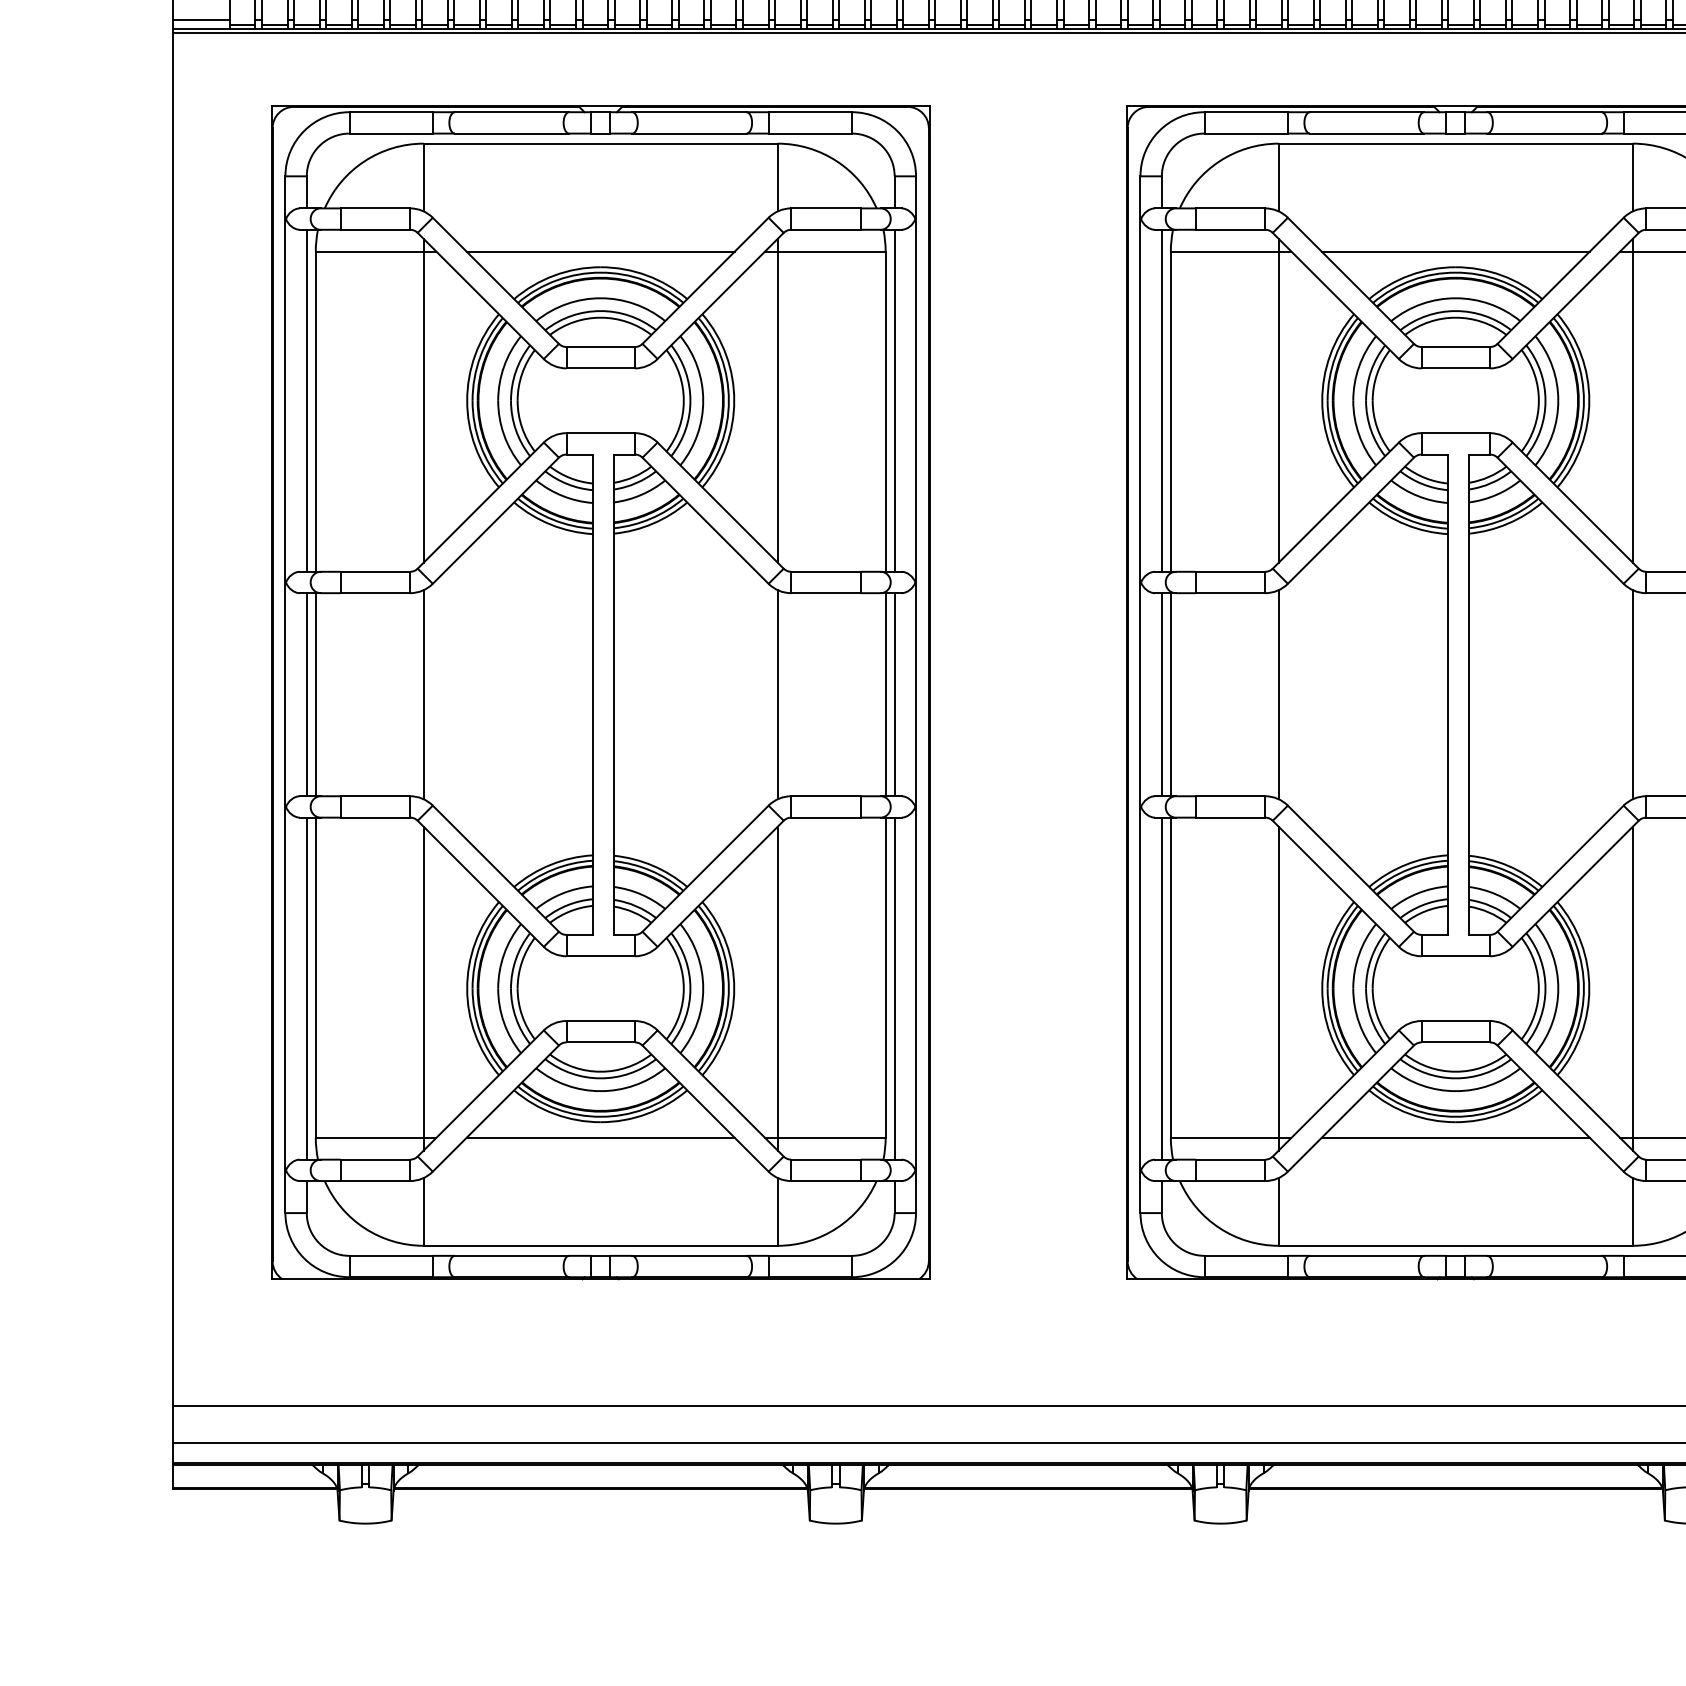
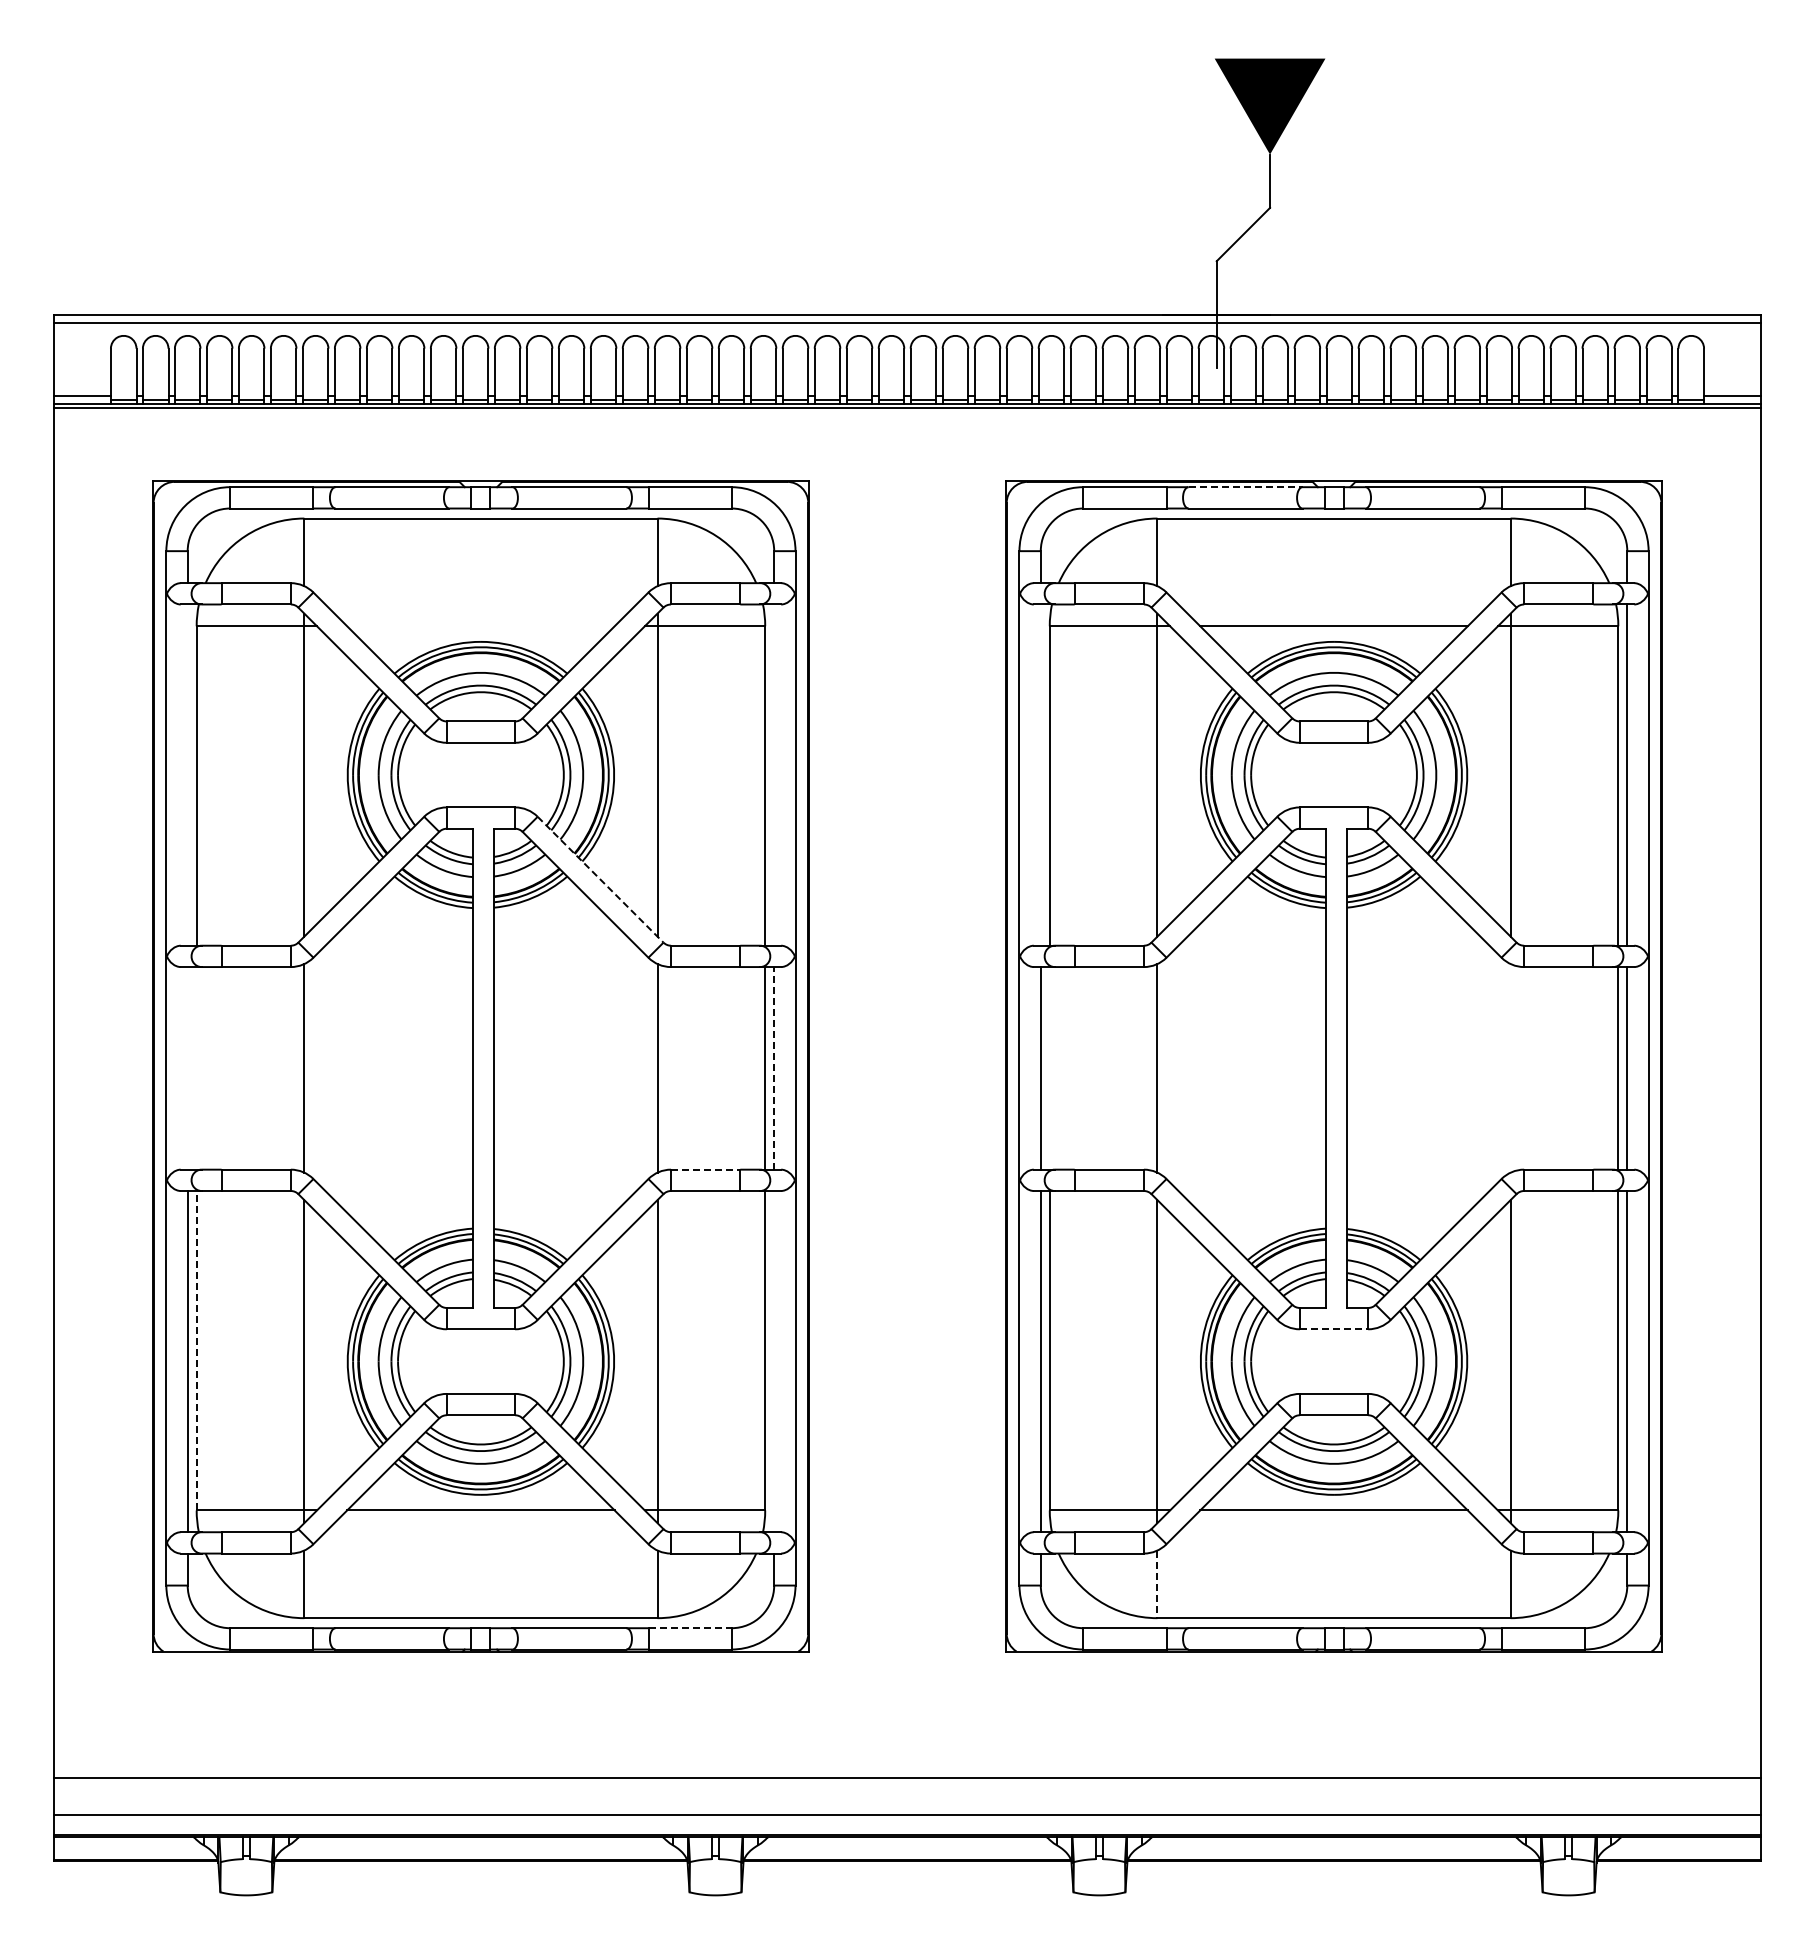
line: (1368, 112) -> (1246, 487), solid -> dashed
line: (600, 251) -> (480, 626), removed
line: (306, 400) -> (187, 774), removed
line: (894, 400) -> (774, 774), removed
line: (1161, 400) -> (1040, 774), removed
line: (720, 505) -> (600, 879), solid -> dashed
line: (894, 693) -> (774, 1067), solid -> dashed
line: (306, 694) -> (187, 1068), removed
line: (315, 694) -> (196, 1068), removed
line: (1170, 694) -> (1049, 1068), removed
line: (1632, 694) -> (1510, 1068), removed
line: (825, 796) -> (705, 1169), solid -> dashed
line: (1456, 956) -> (1334, 1329), solid -> dashed
line: (315, 977) -> (196, 1350), solid -> dashed
line: (894, 988) -> (774, 1361), removed
line: (1278, 1212) -> (1157, 1584), solid -> dashed
line: (810, 1256) -> (690, 1628), solid -> dashed

